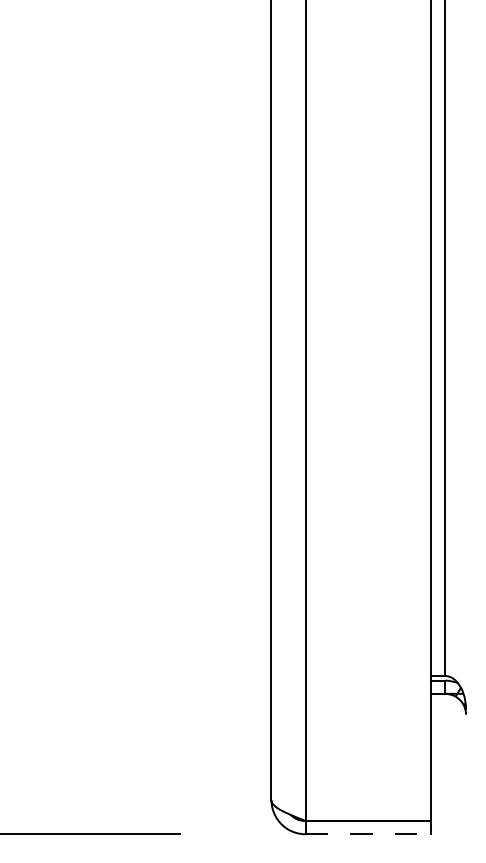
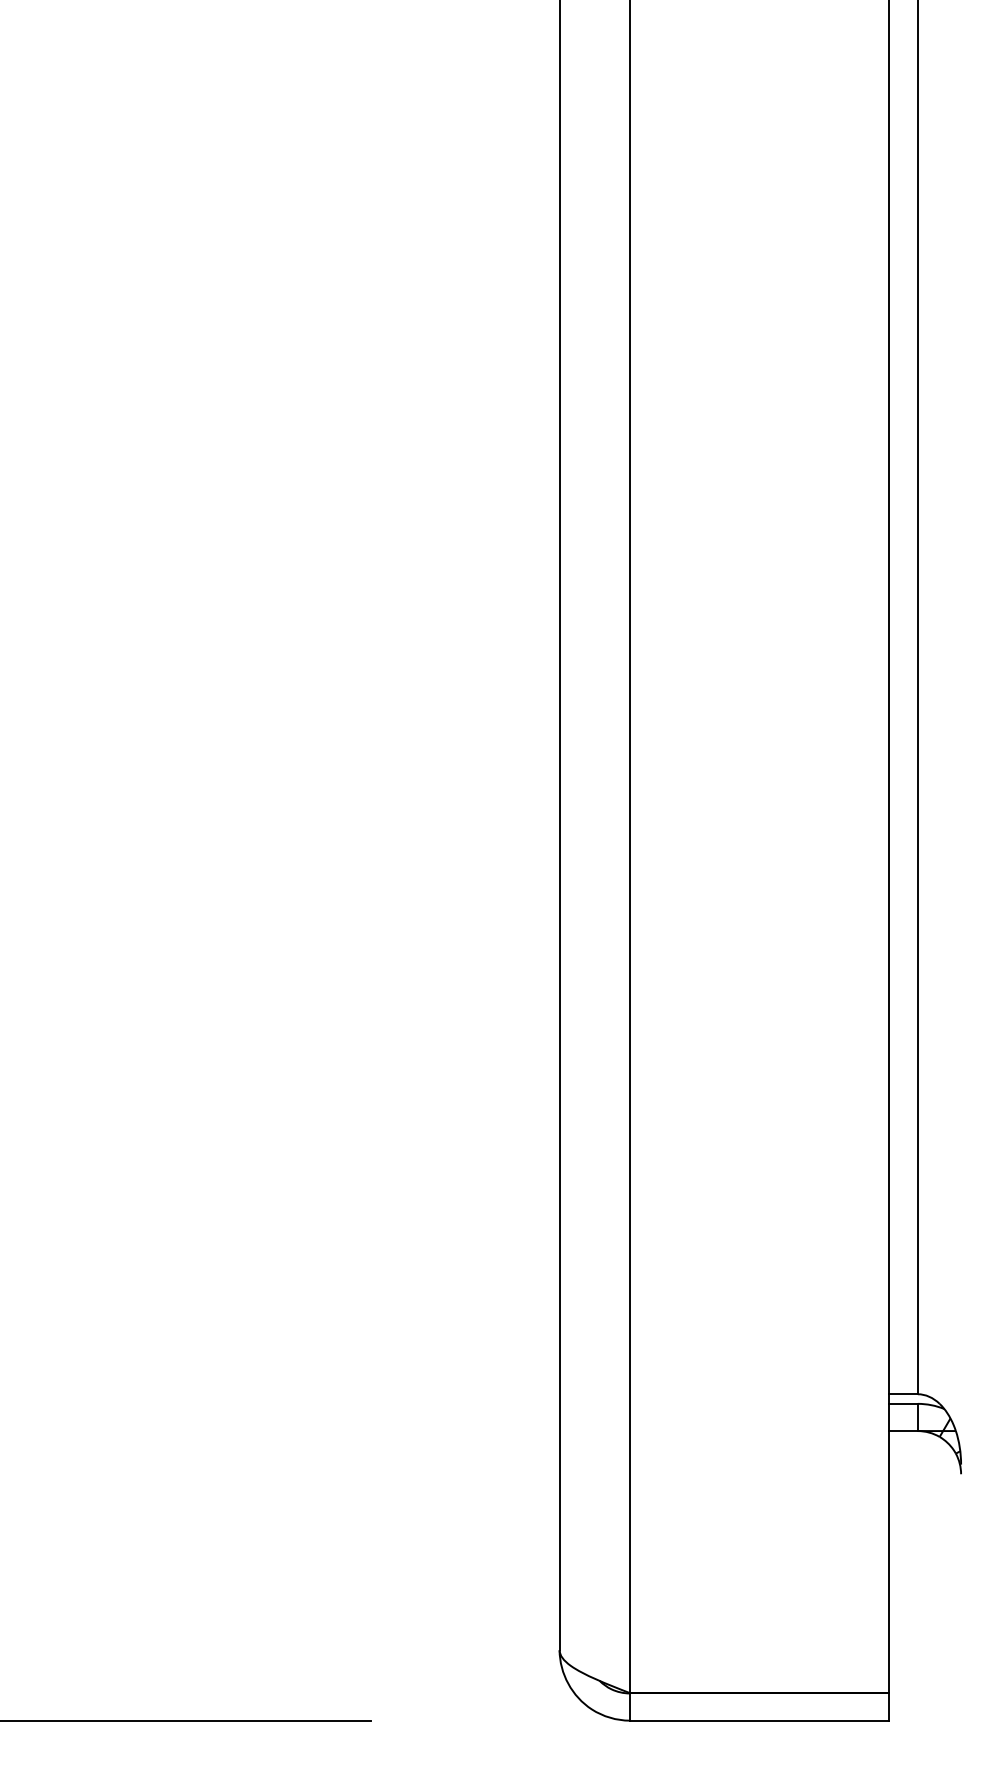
line: (368, 834) -> (759, 1721), dashed -> solid

